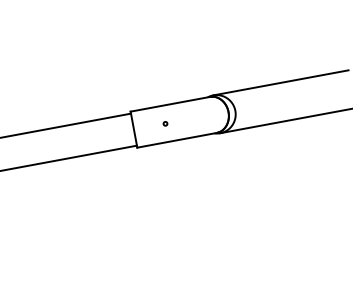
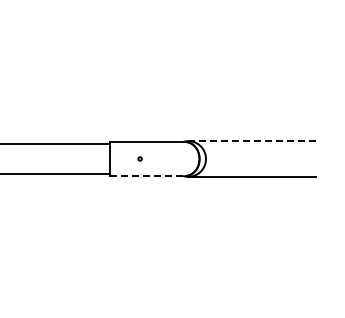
line: (281, 83) -> (252, 141), solid -> dashed
line: (178, 139) -> (149, 175), solid -> dashed

